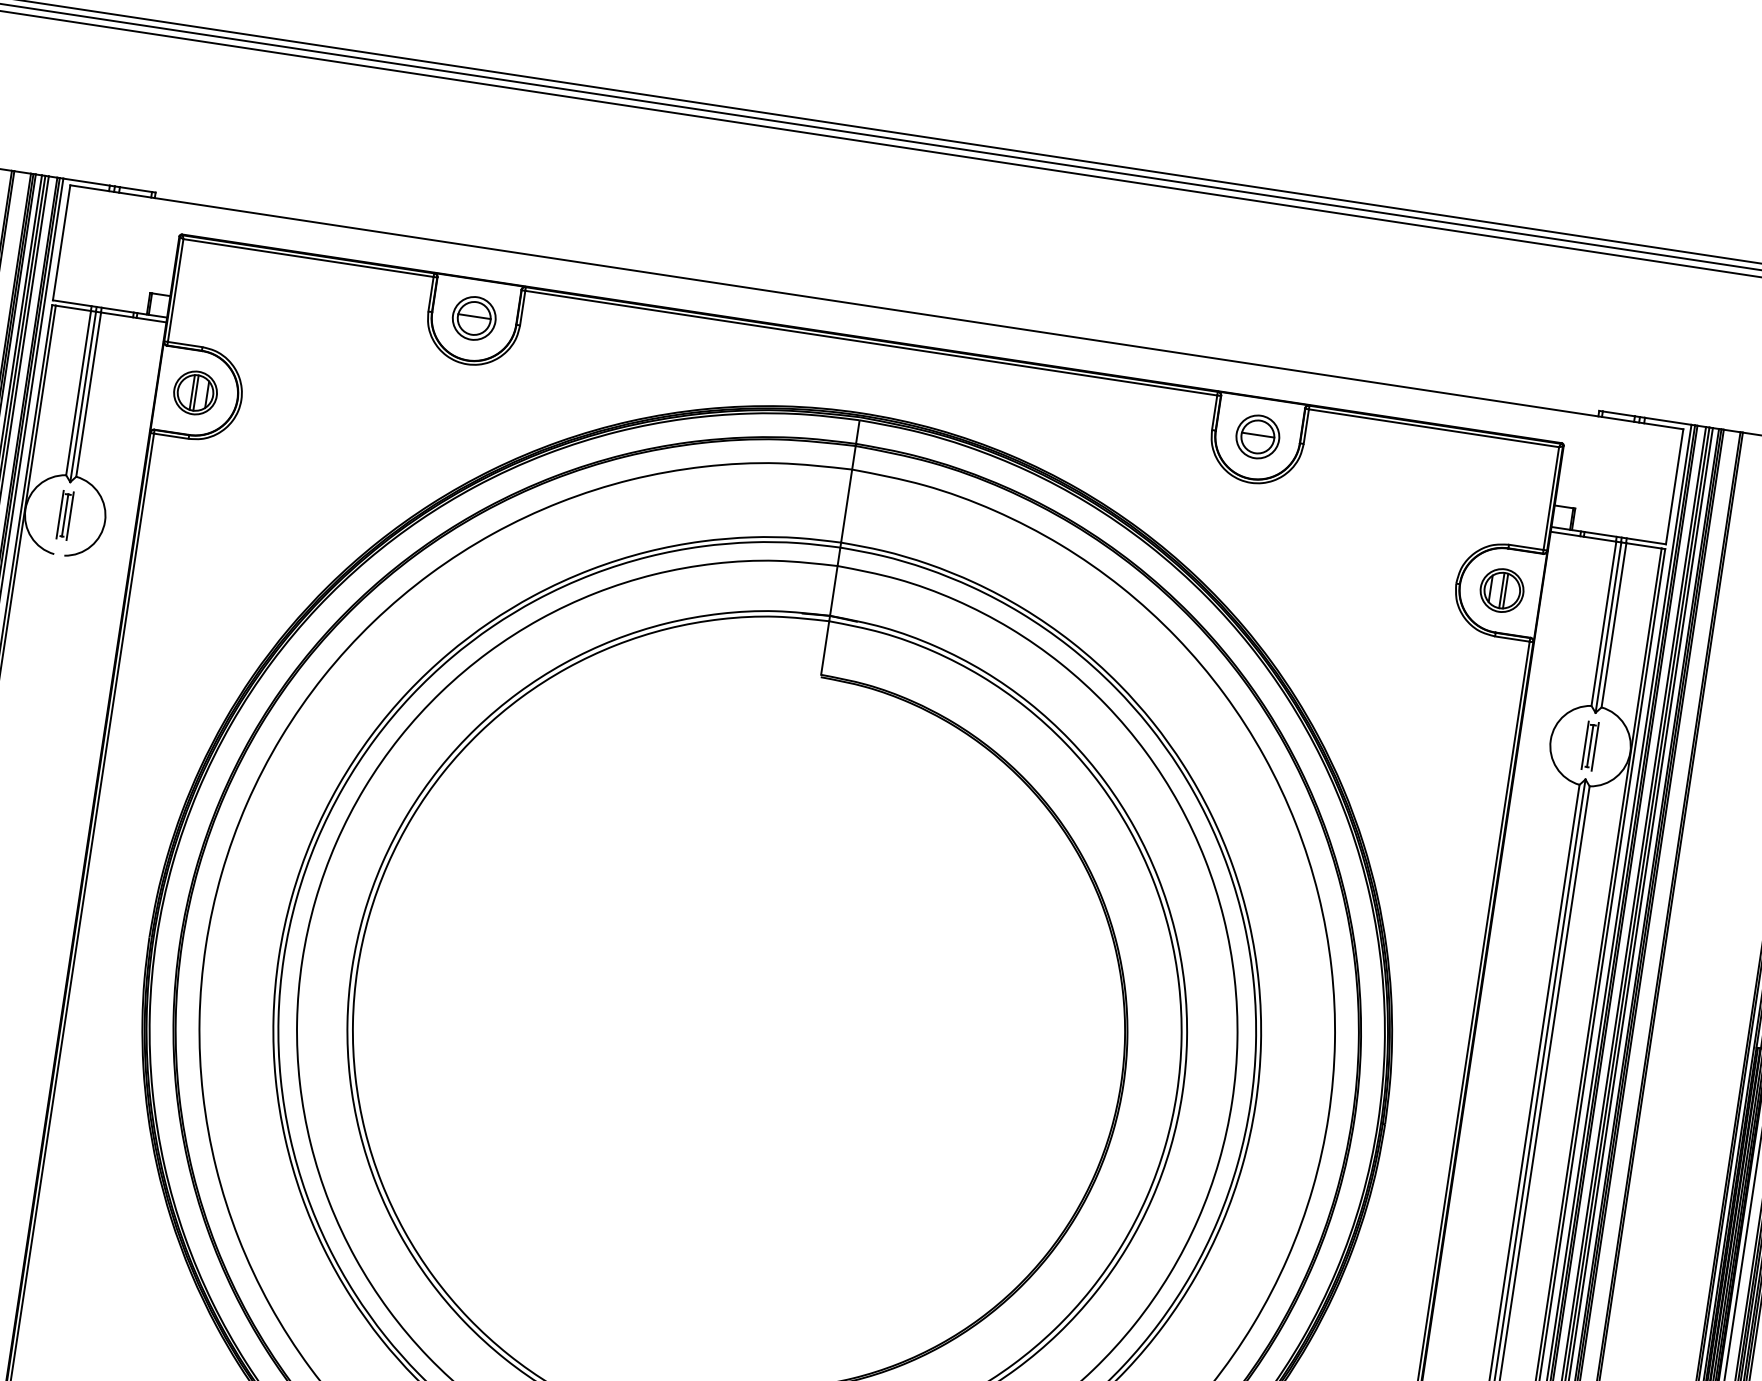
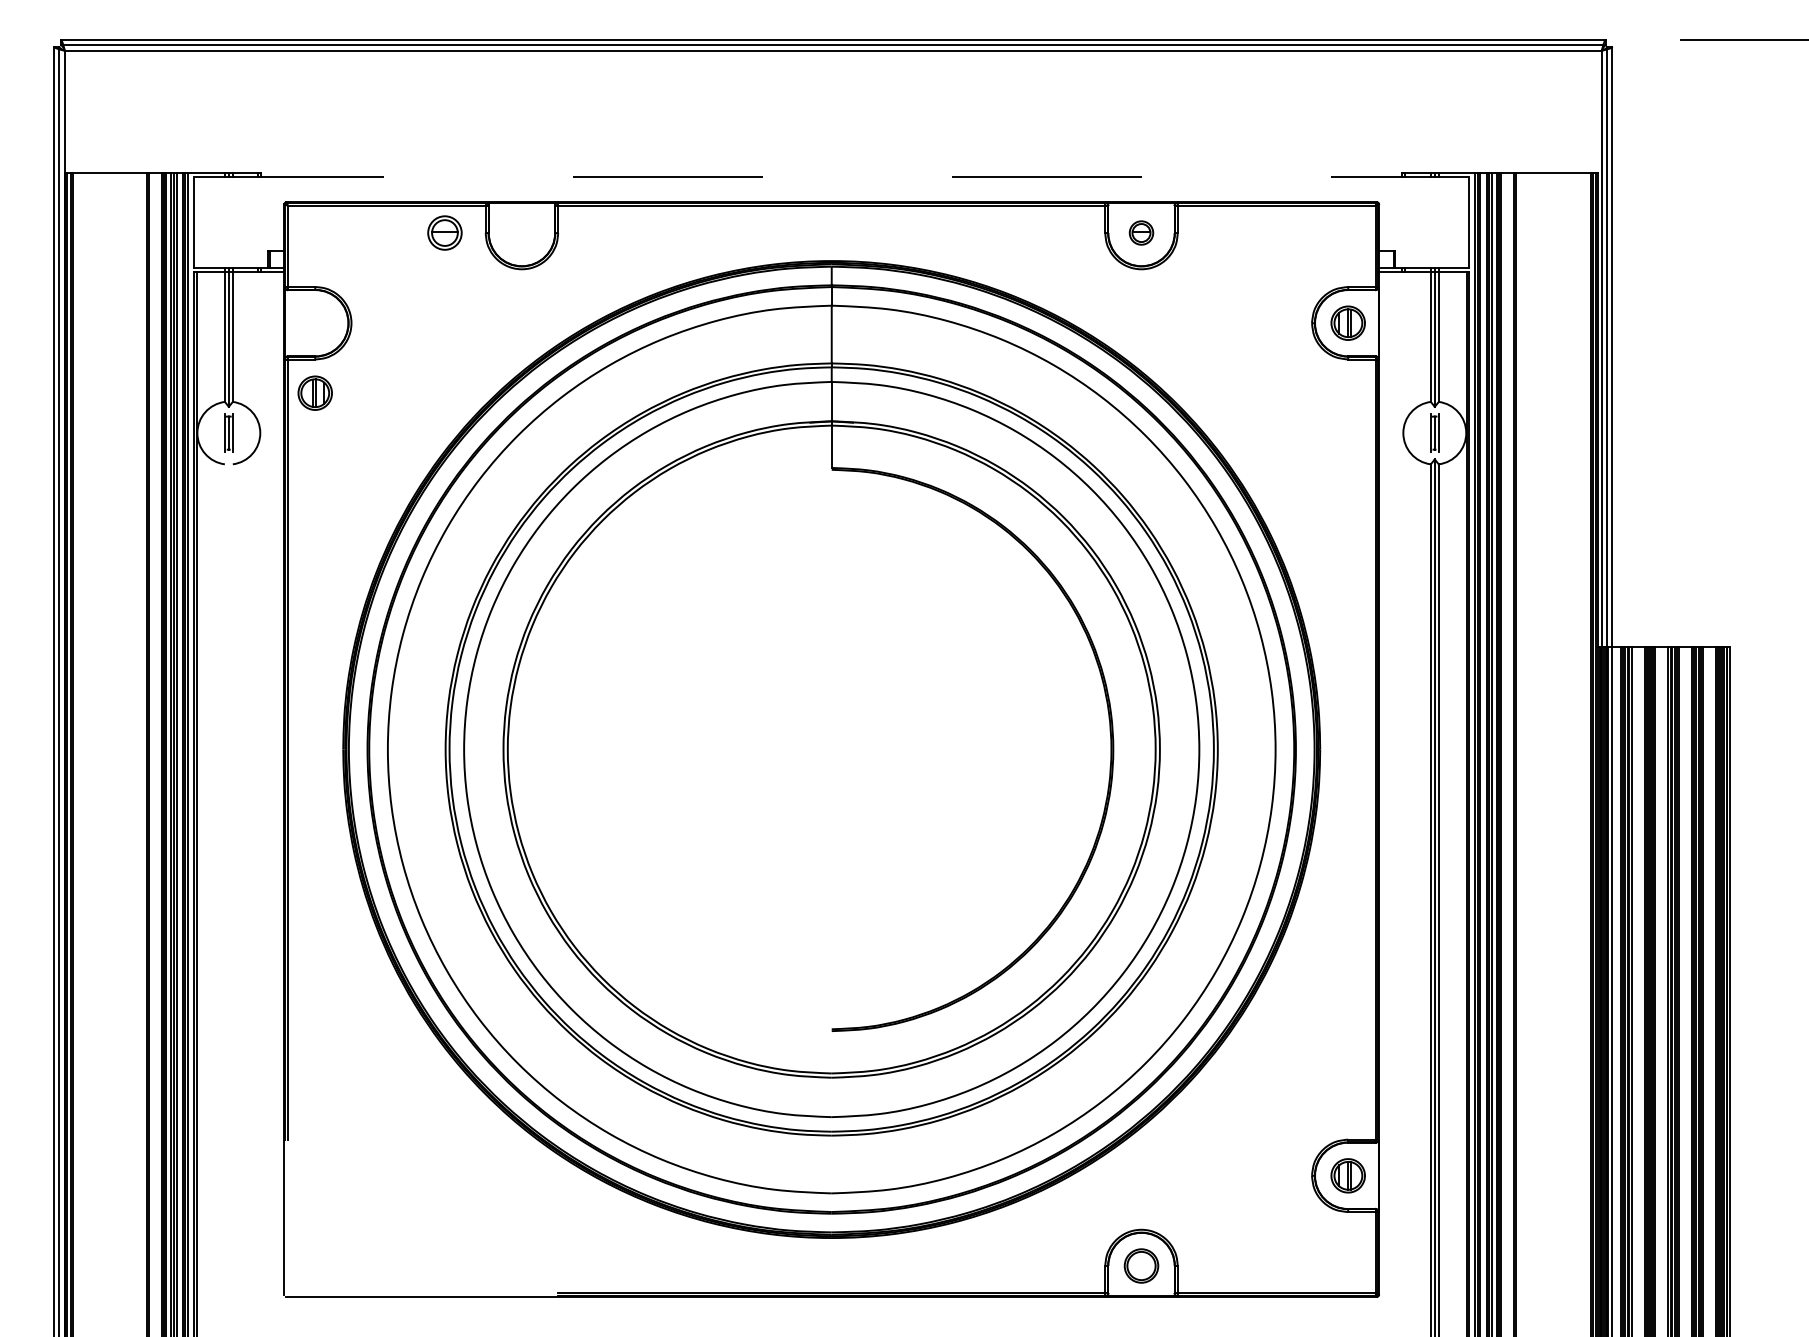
line: (876, 307) -> (831, 177), solid -> dashed
part: (473, 317) -> (444, 232), moved
part: (194, 391) -> (314, 392), moved
part: (1257, 436) -> (1141, 232), size x0.7

